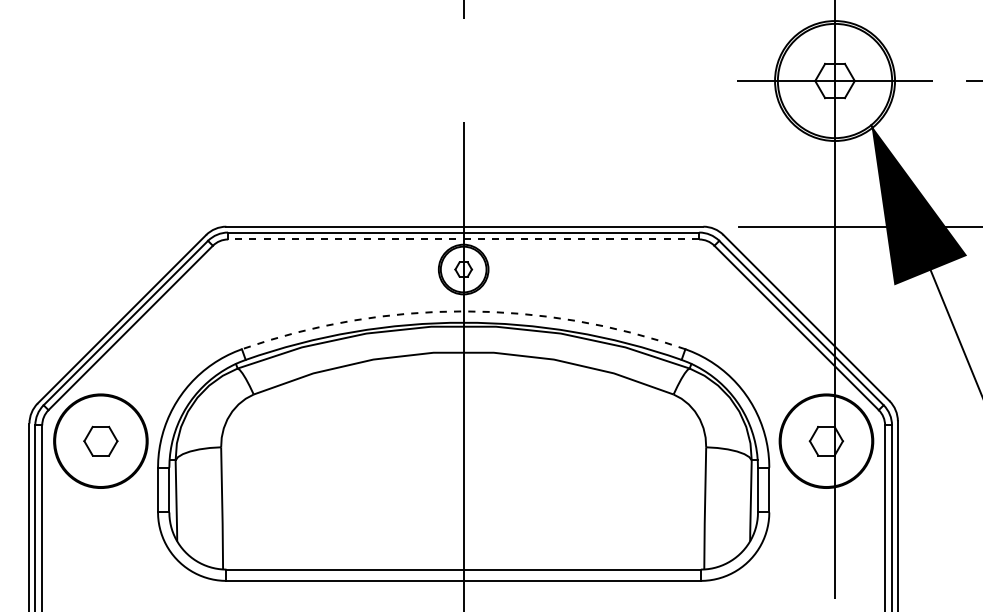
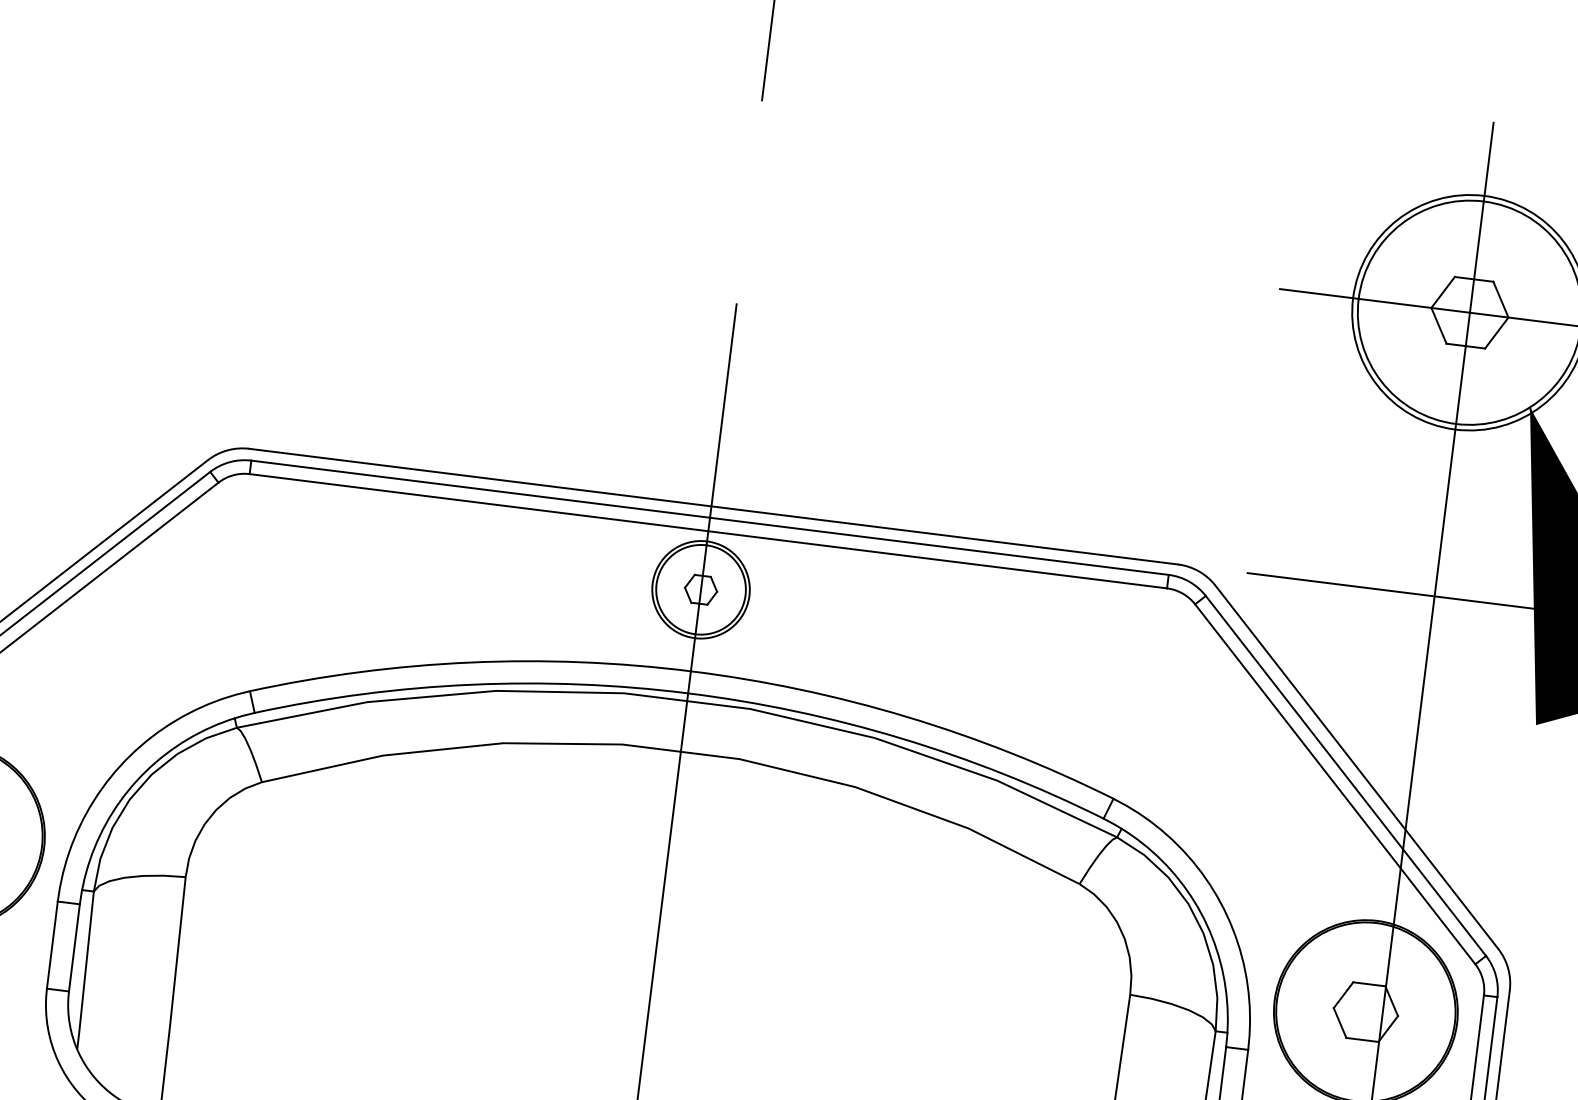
line: (463, 239) -> (708, 531), dashed -> solid
arc: (463, 311) -> (690, 671), dashed -> solid

